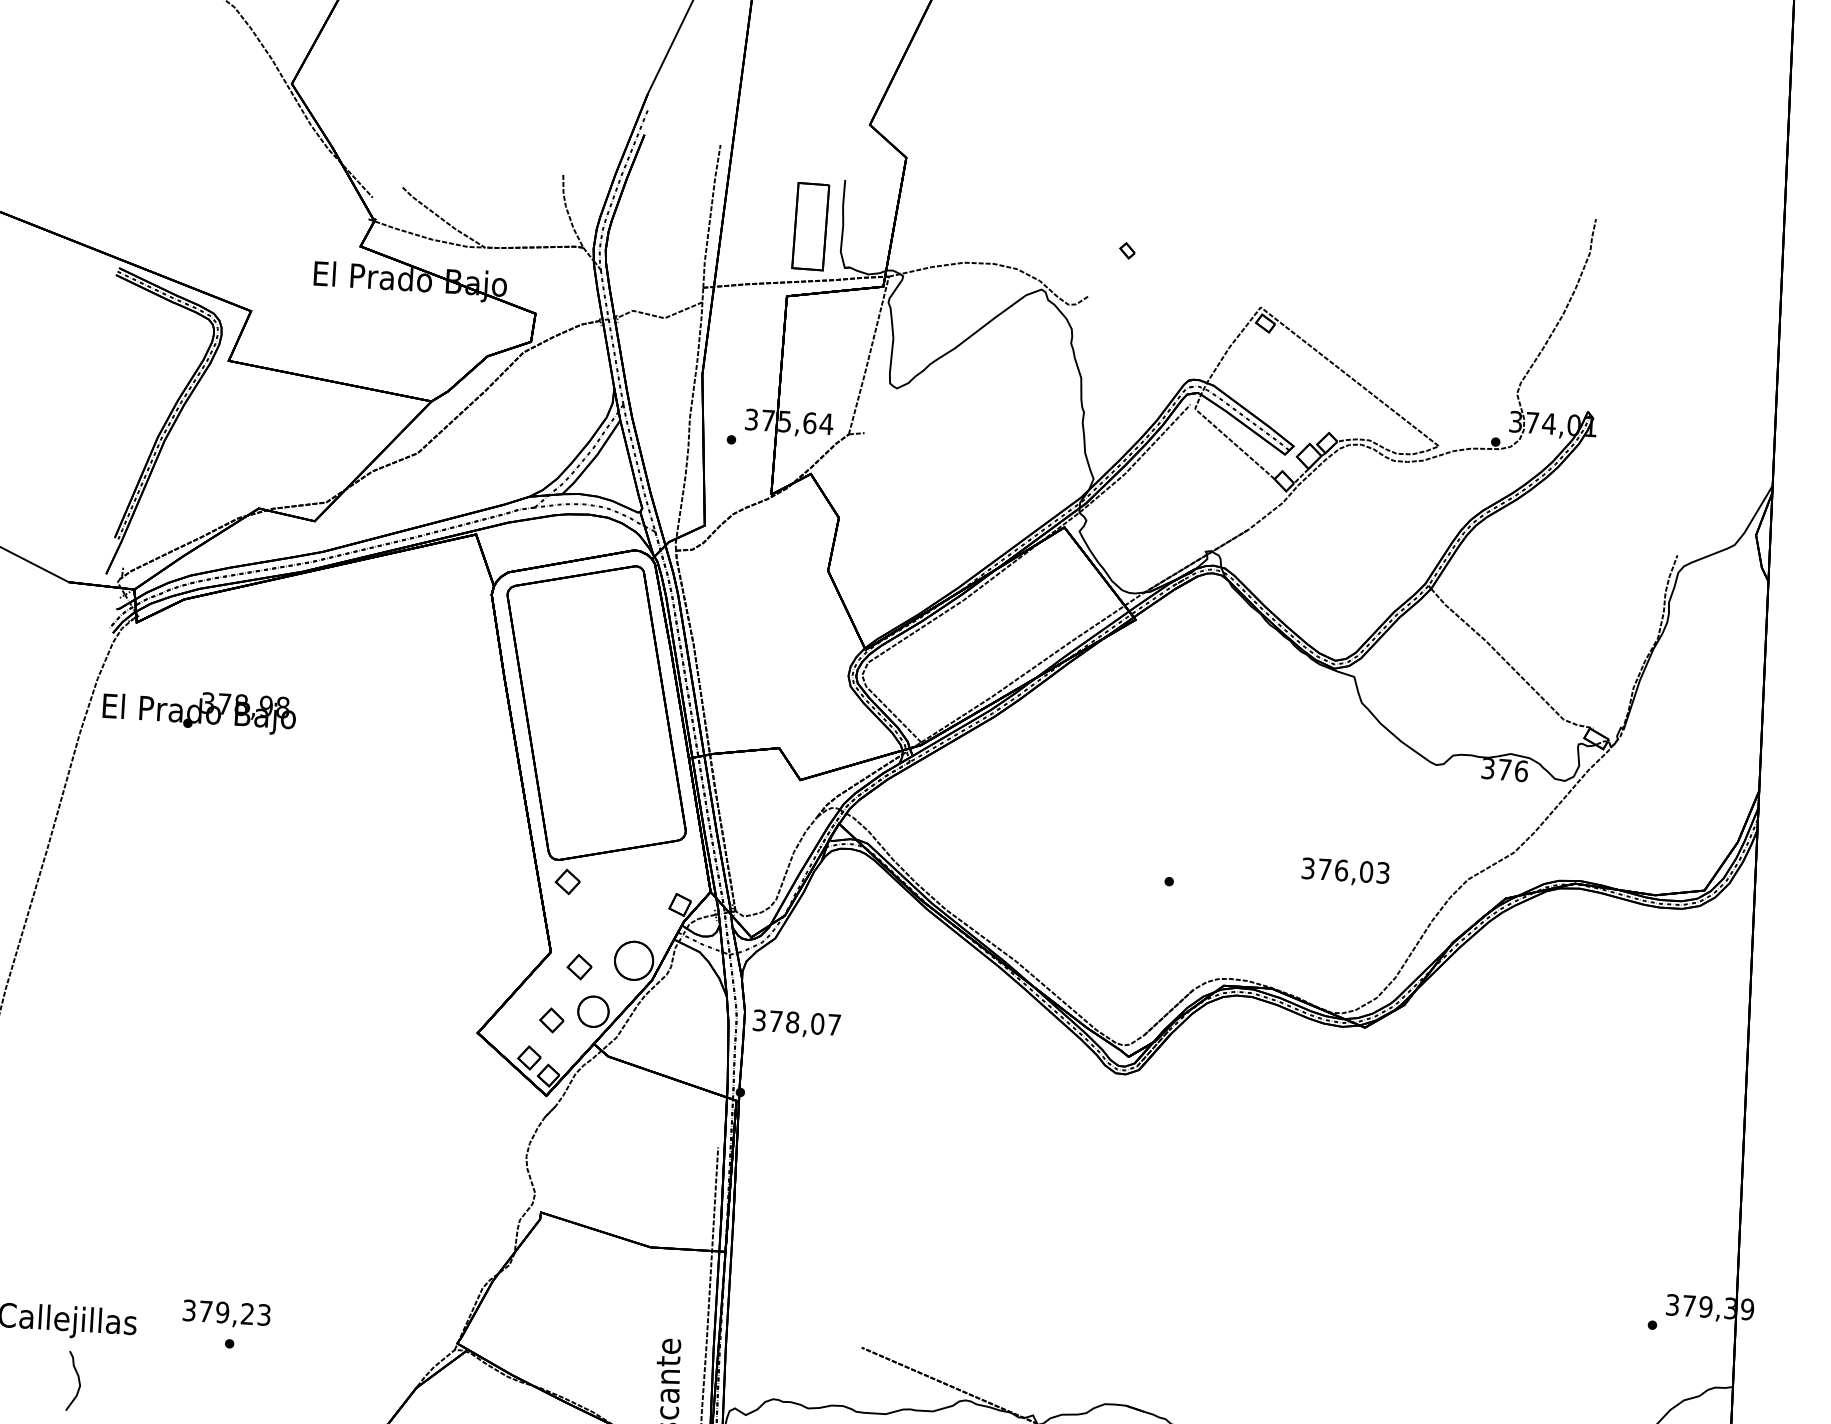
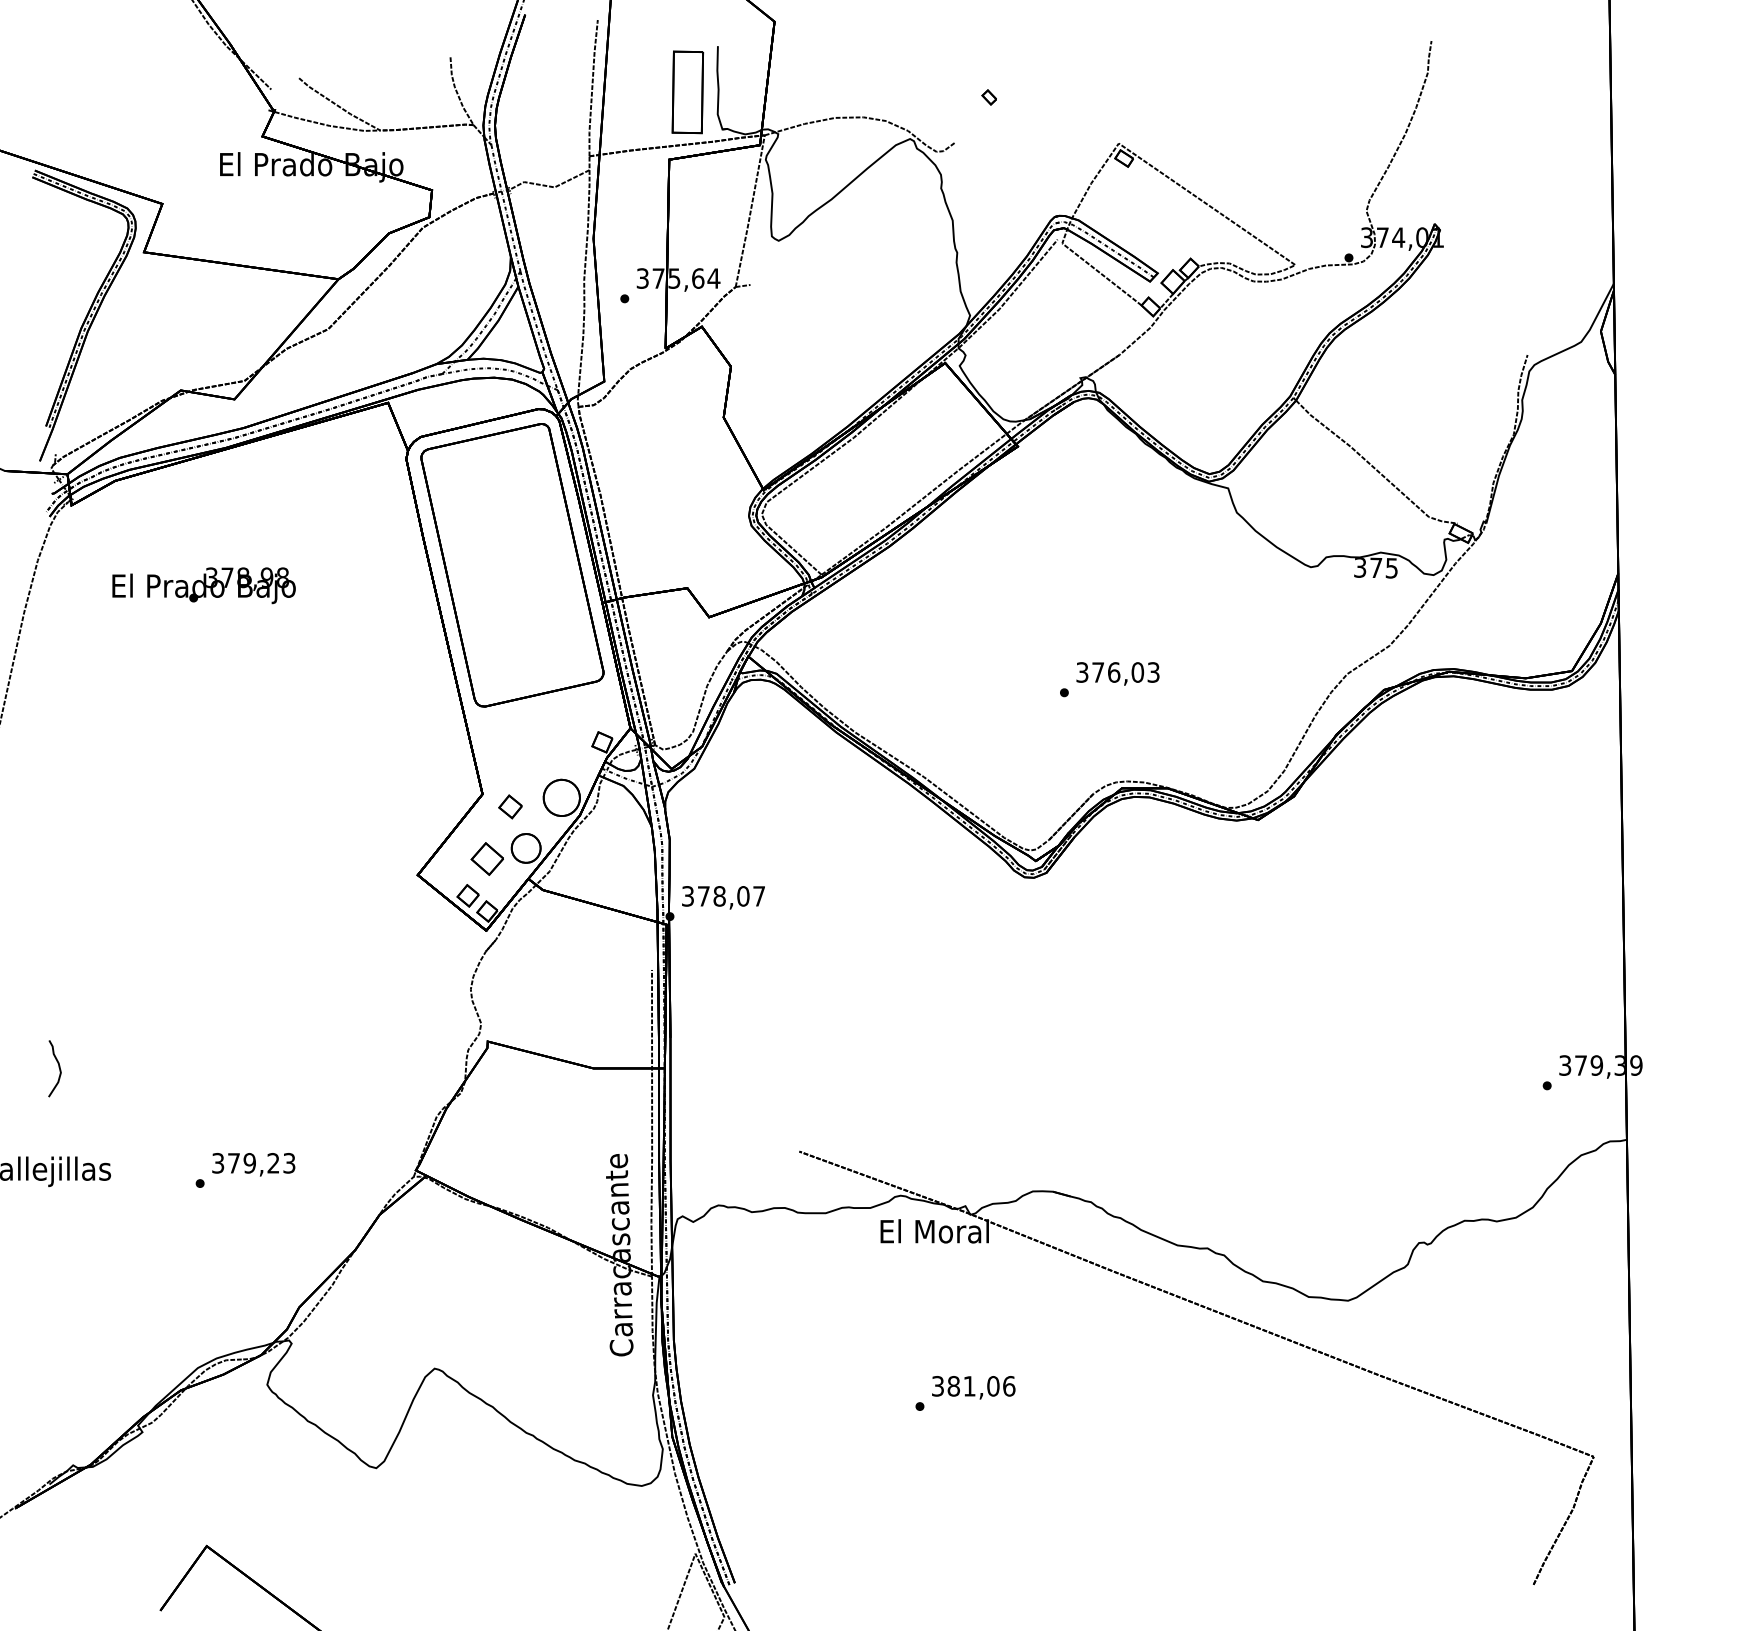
text: (198, 710) -> (203, 585), moved
text: (1521, 771) -> (1391, 568), 376 -> 375
text: (1345, 871) -> (1117, 673), moved
part: (567, 881) -> (494, 726), removed
part: (551, 1019) -> (486, 858), size x1.43
text: (796, 1023) -> (723, 897), moved
text: (226, 1314) -> (253, 1164), moved
curve: (77, 1380) -> (58, 1067), moved

